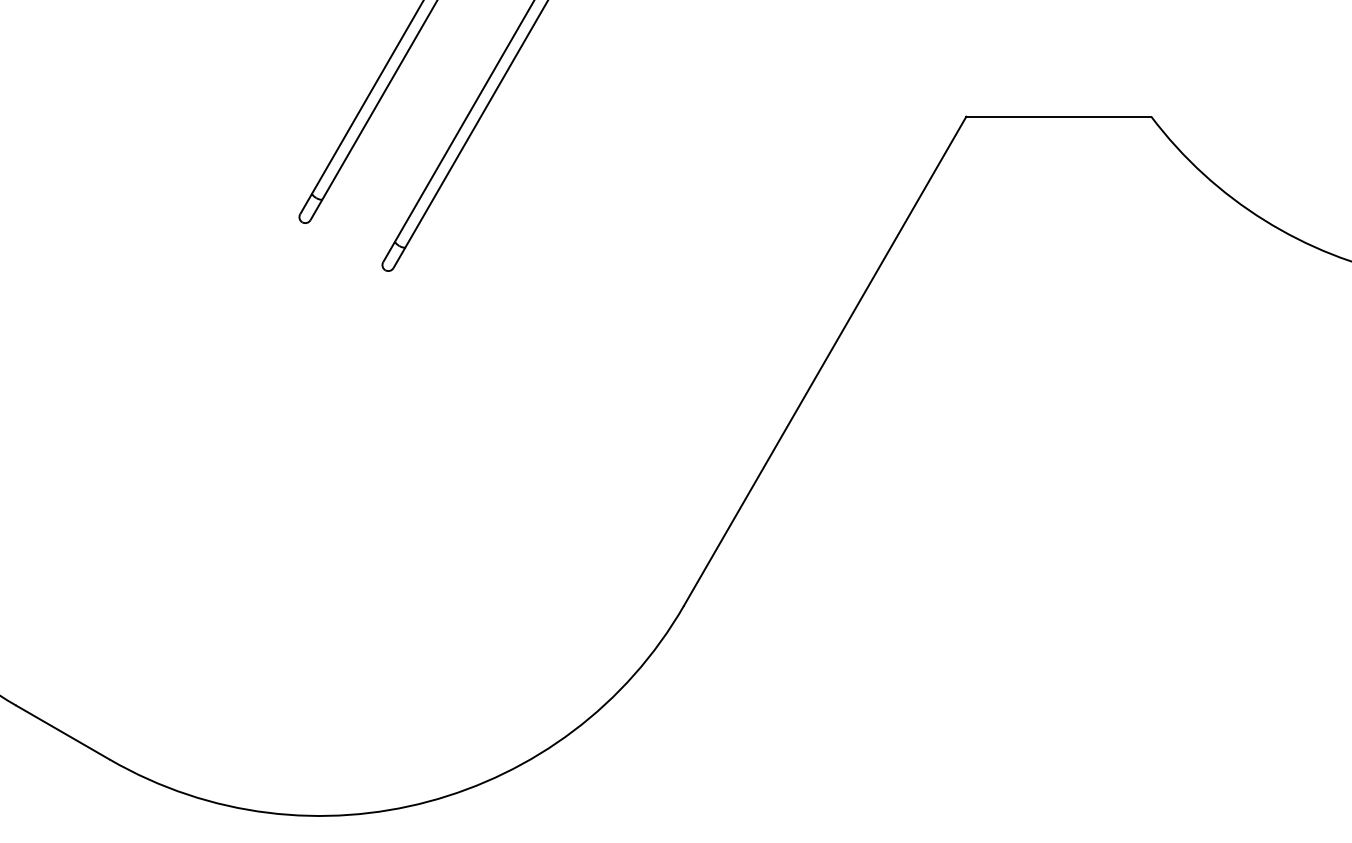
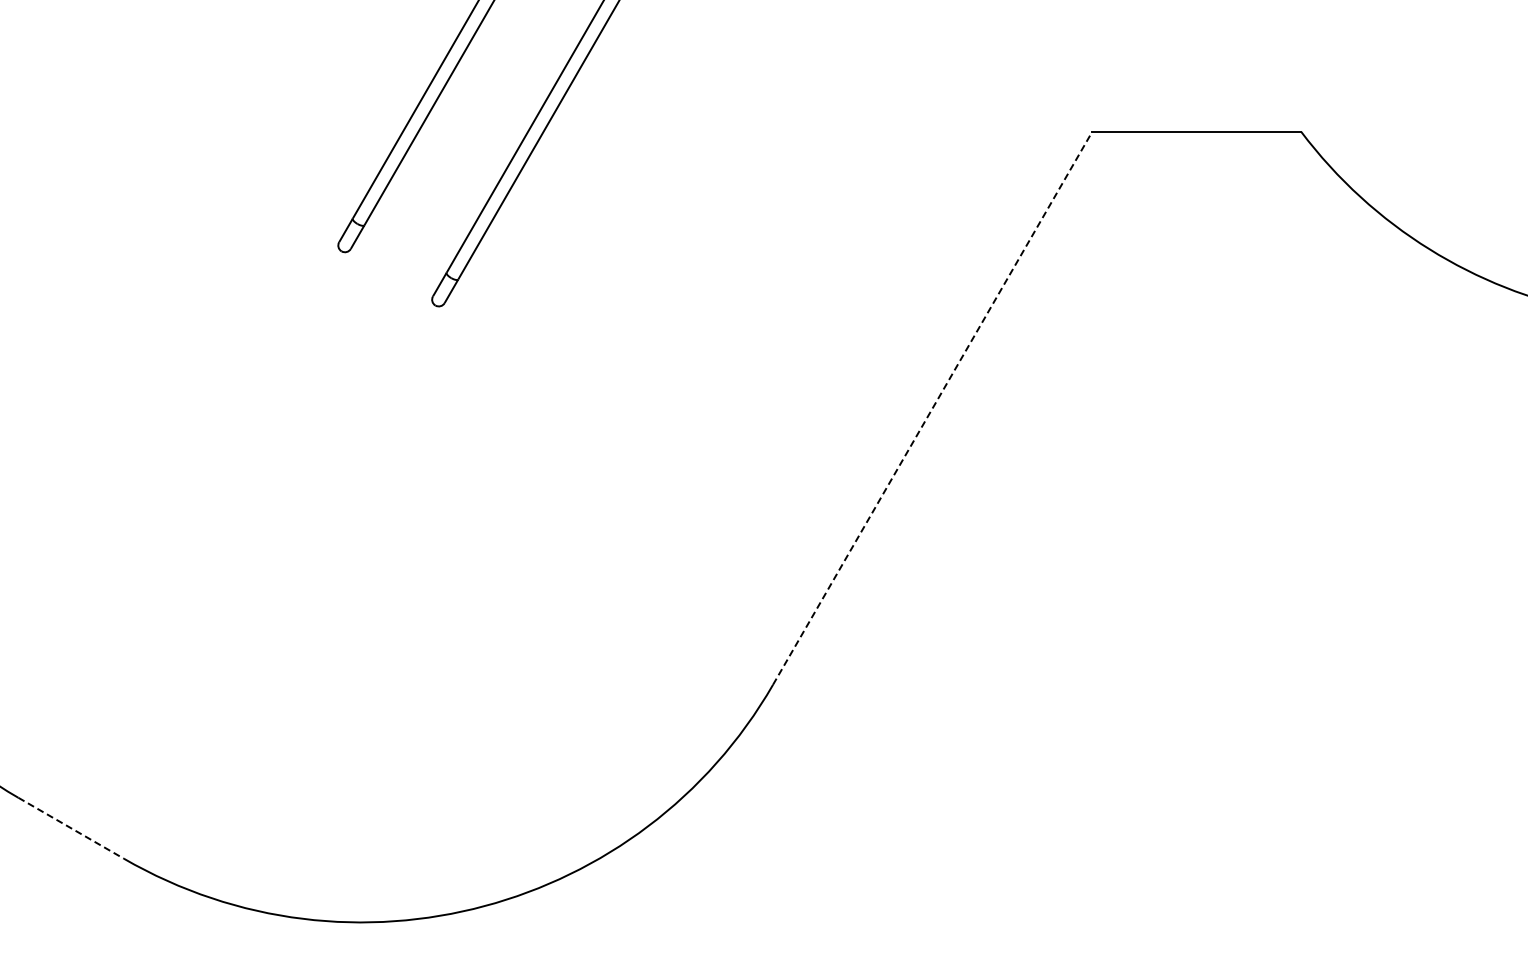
line: (825, 360) -> (932, 407), solid -> dashed
line: (63, 732) -> (71, 828), solid -> dashed

